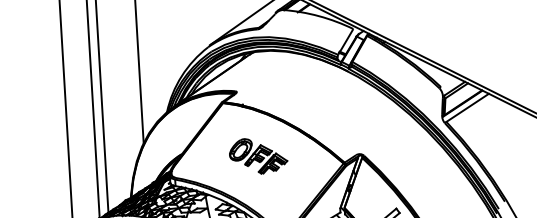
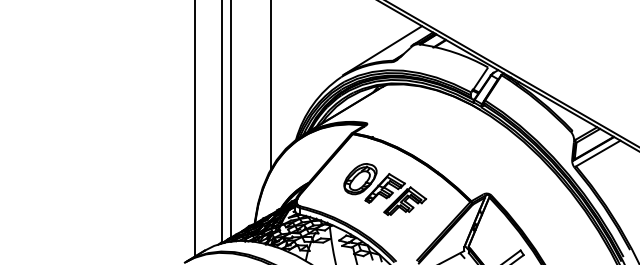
part: (258, 156) -> (385, 189), size x1.43

